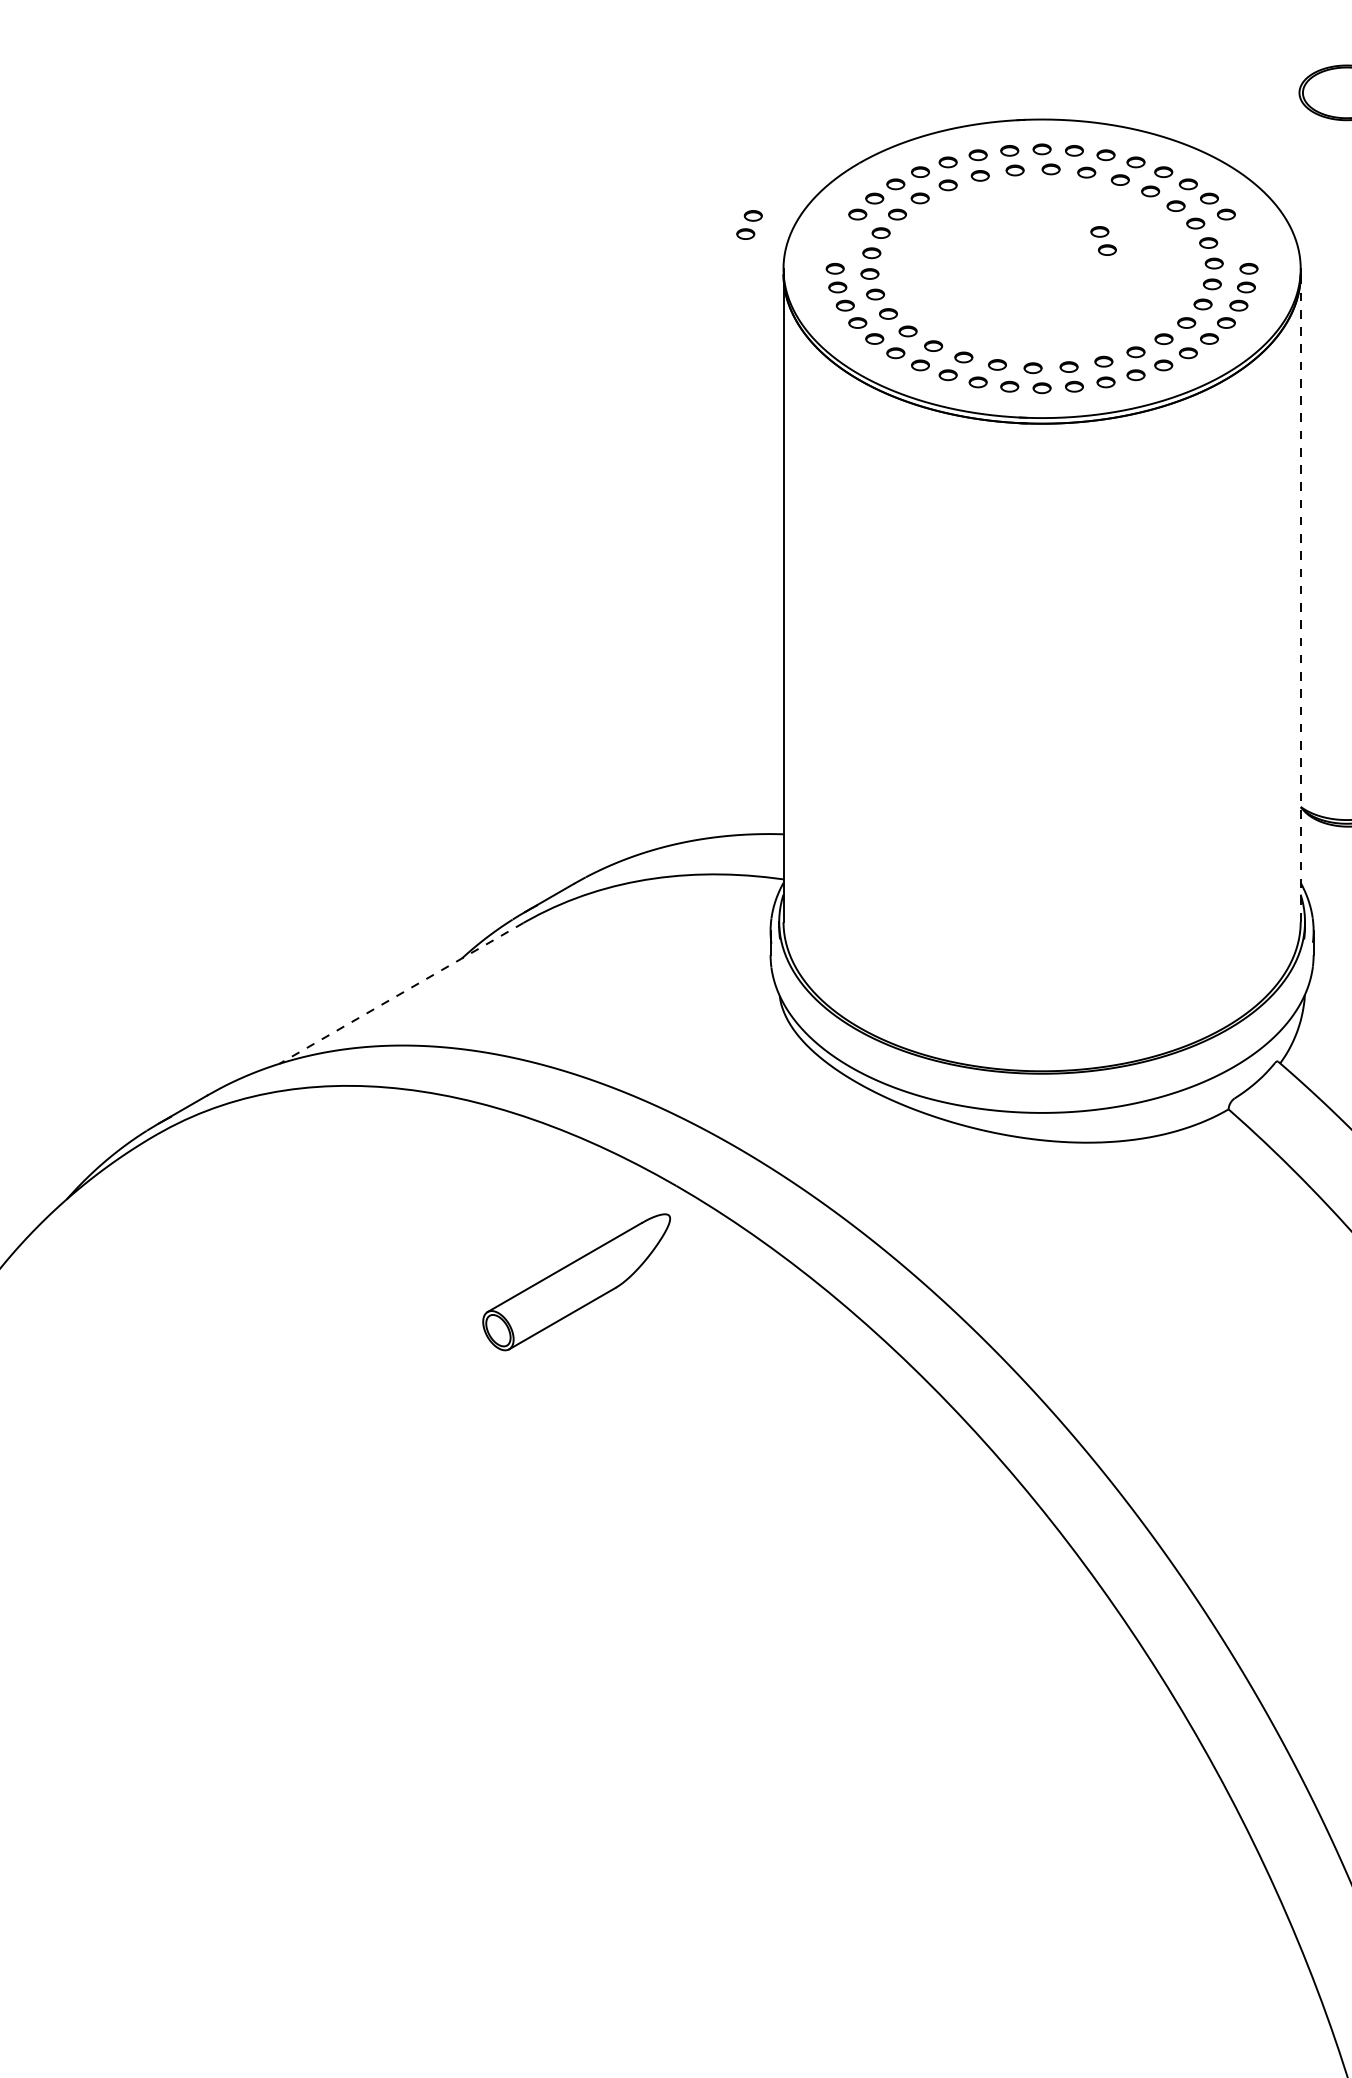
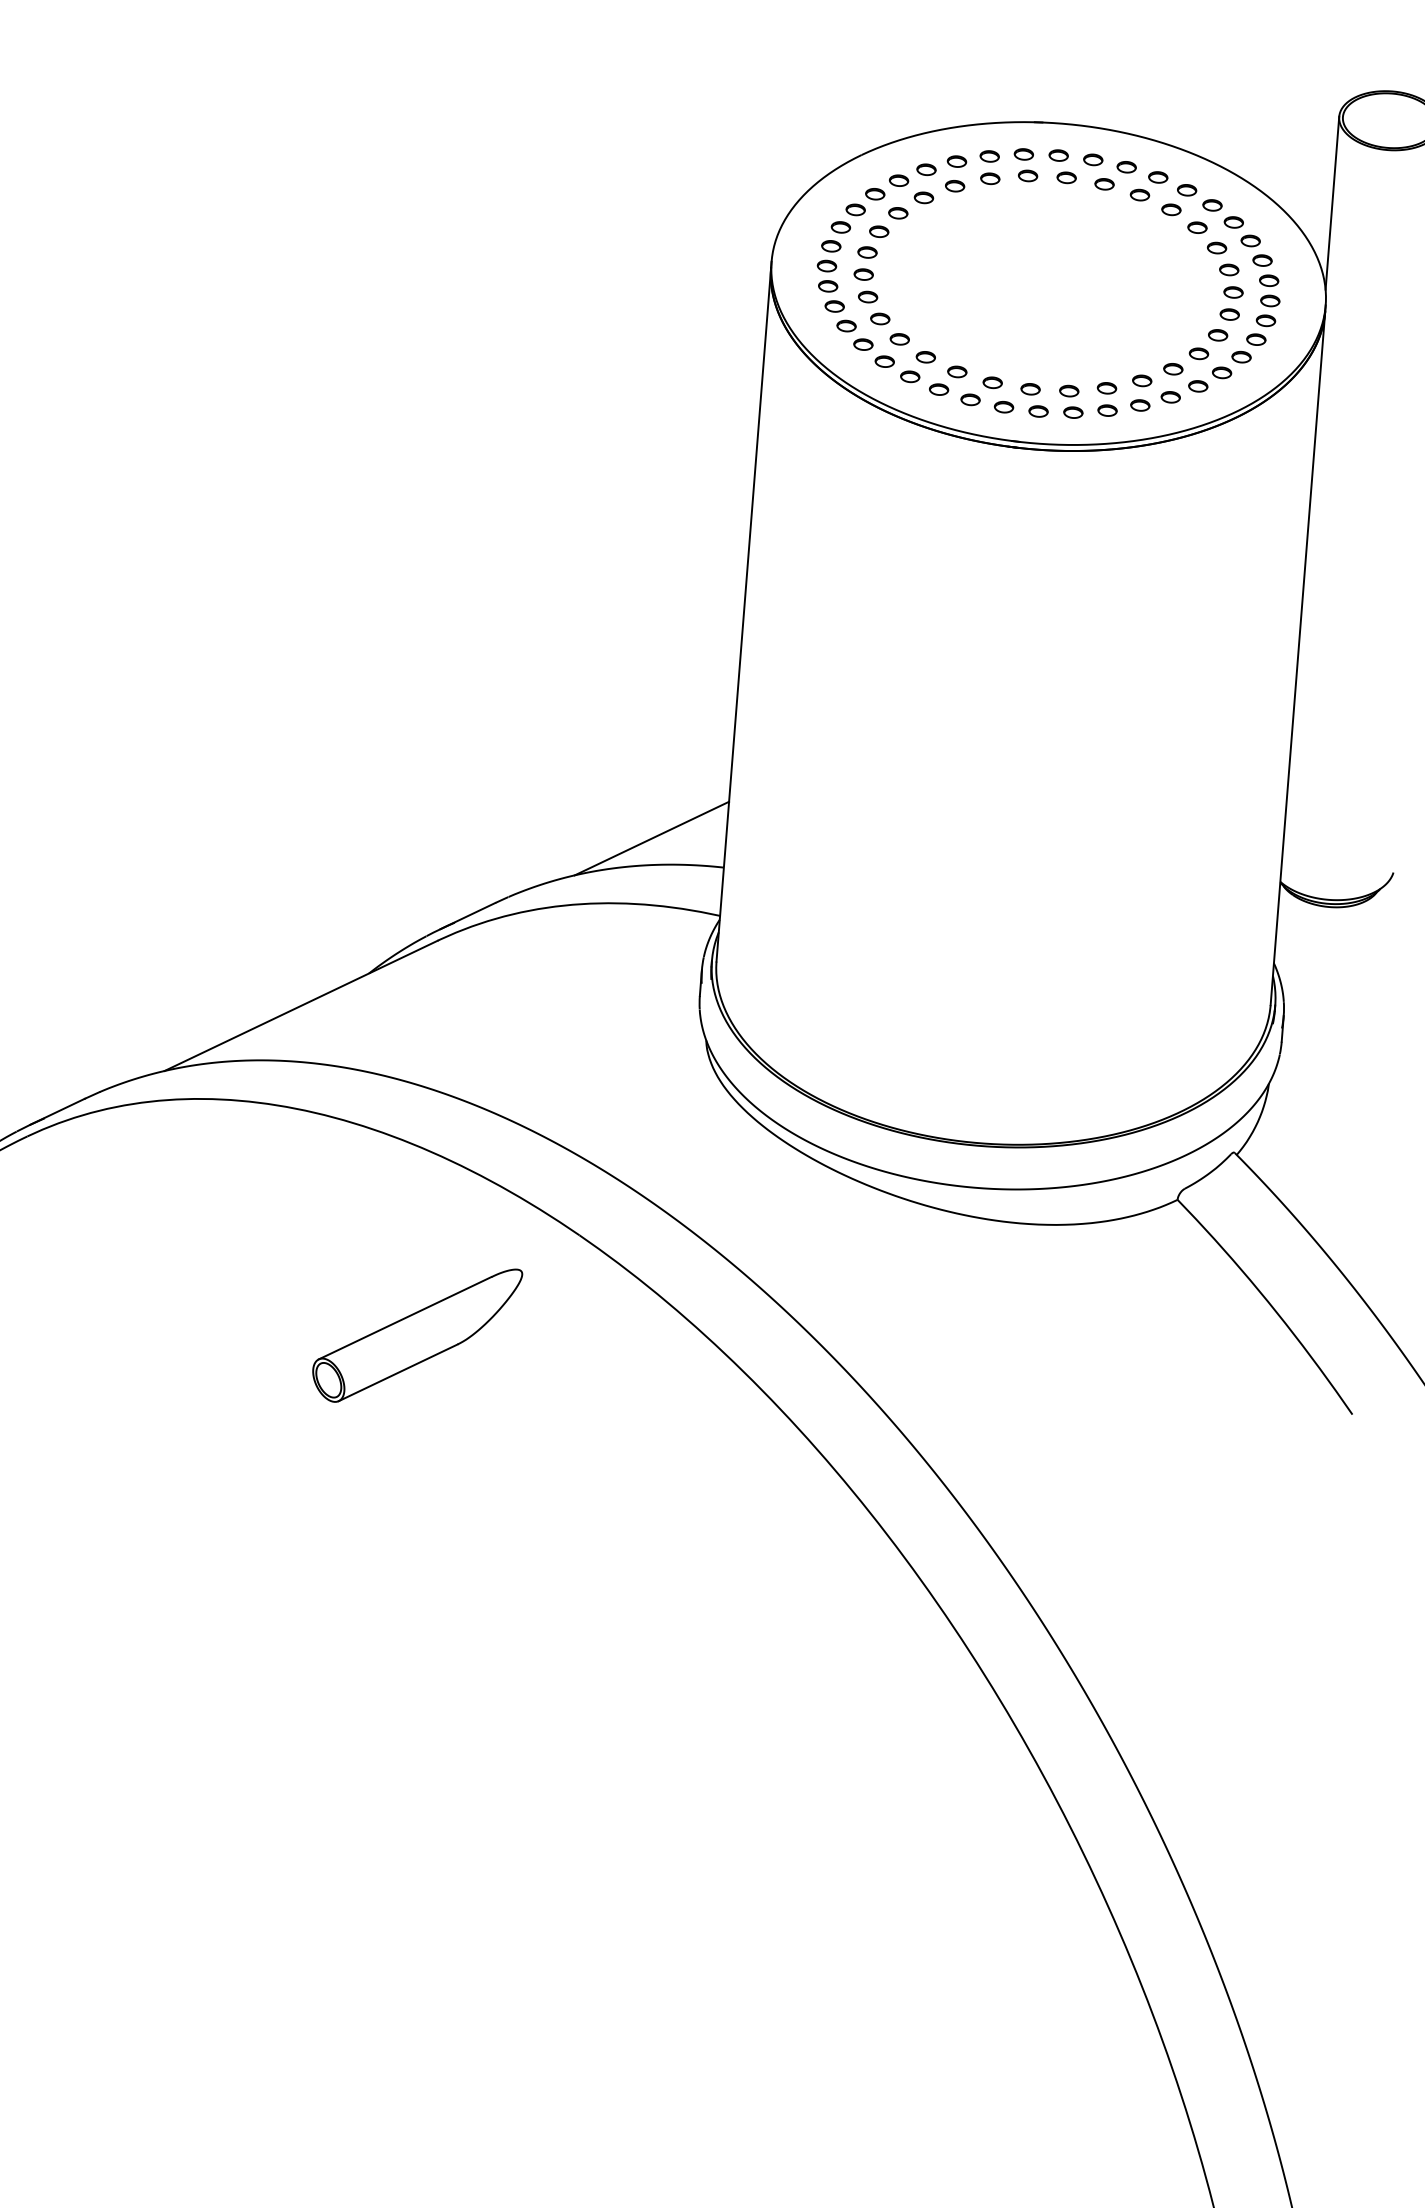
line: (1299, 173) -> (1332, 203), added
part: (749, 224) -> (836, 236), moved
part: (1103, 240) -> (1265, 270), moved
line: (1300, 598) -> (1297, 658), dashed -> solid
line: (714, 812) -> (651, 838), added
line: (401, 993) -> (301, 1005), dashed -> solid
part: (576, 1282) -> (416, 1335), moved

